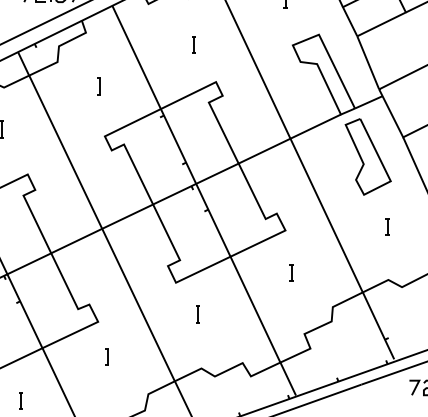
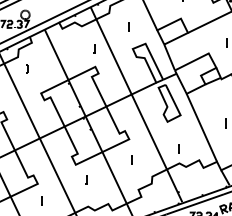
part: (193, 44) -> (94, 48), moved
part: (99, 85) -> (27, 68), moved
part: (386, 226) -> (178, 148), moved

